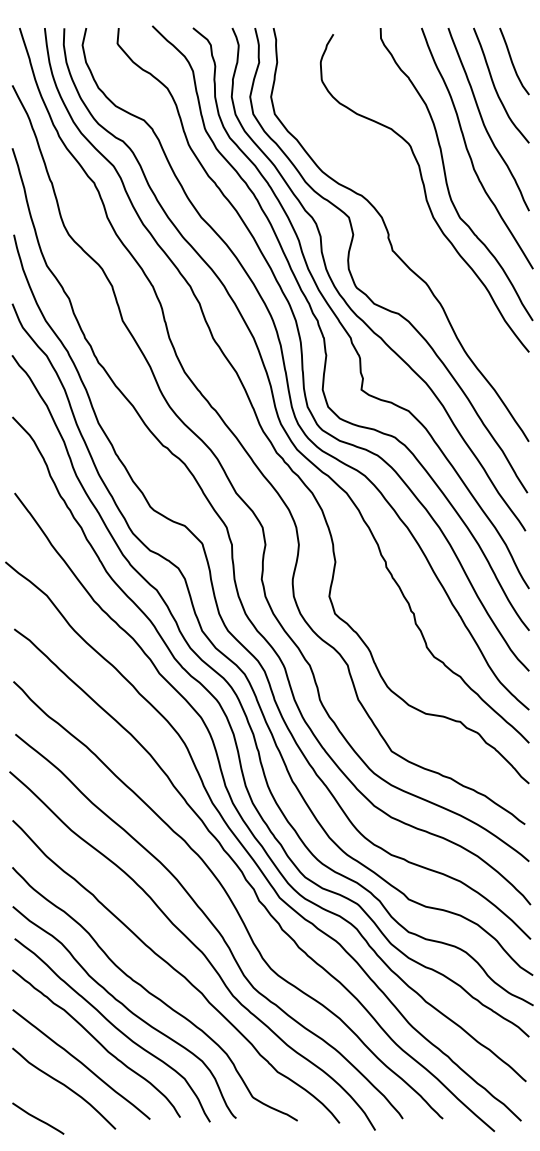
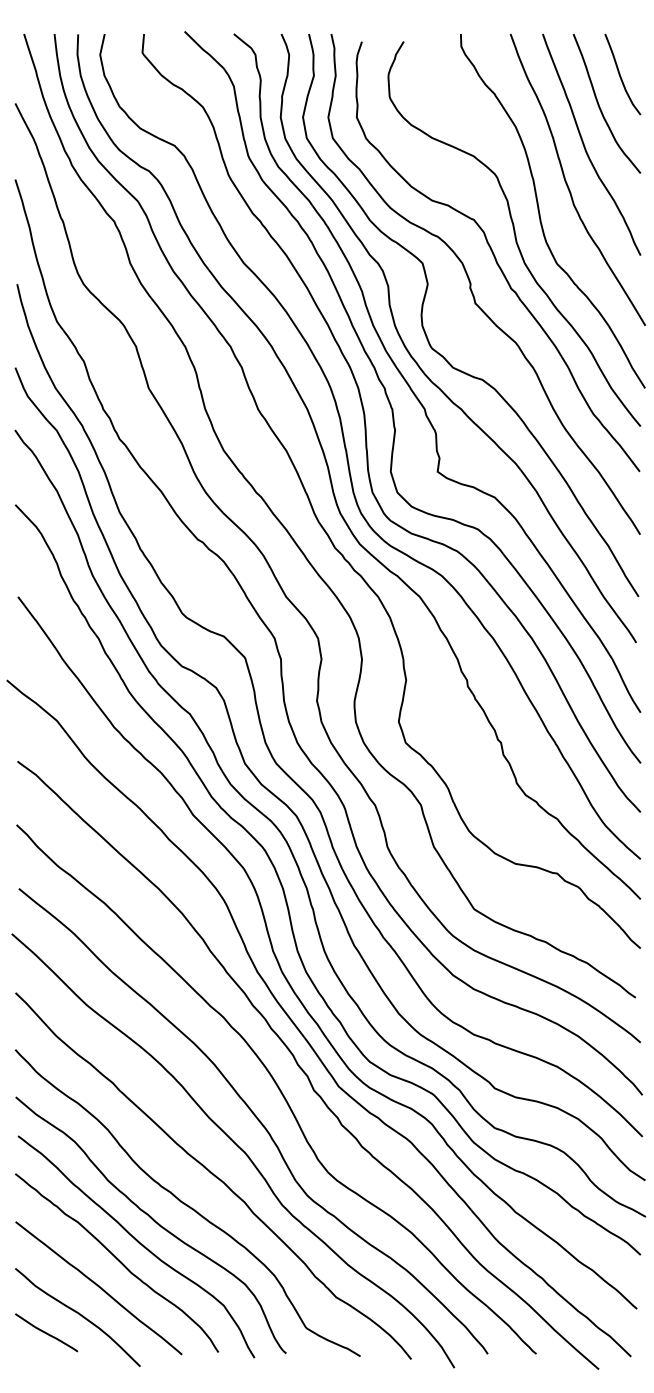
curve: (409, 211) -> (495, 256), added
curve: (38, 1118) -> (46, 1332), moved

